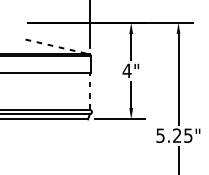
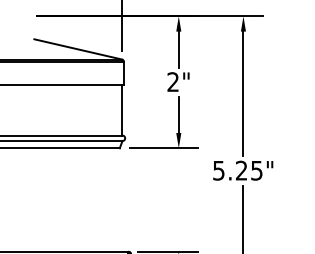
line: (57, 47) -> (78, 49), dashed -> solid
text: (126, 70) -> (172, 81), 4" -> 2"
line: (90, 90) -> (122, 109), dashed -> solid

